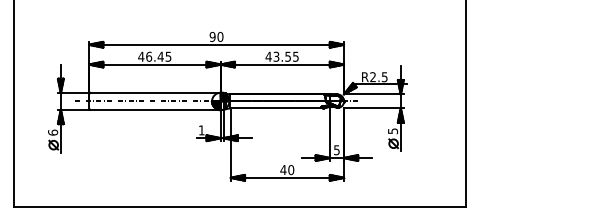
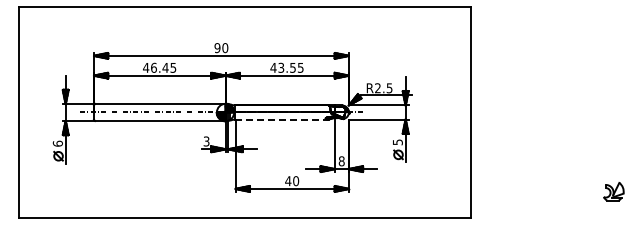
line: (277, 108) -> (282, 119), solid -> dashed
text: (201, 130) -> (206, 141), 1 -> 3
text: (336, 150) -> (341, 161), 5 -> 8

